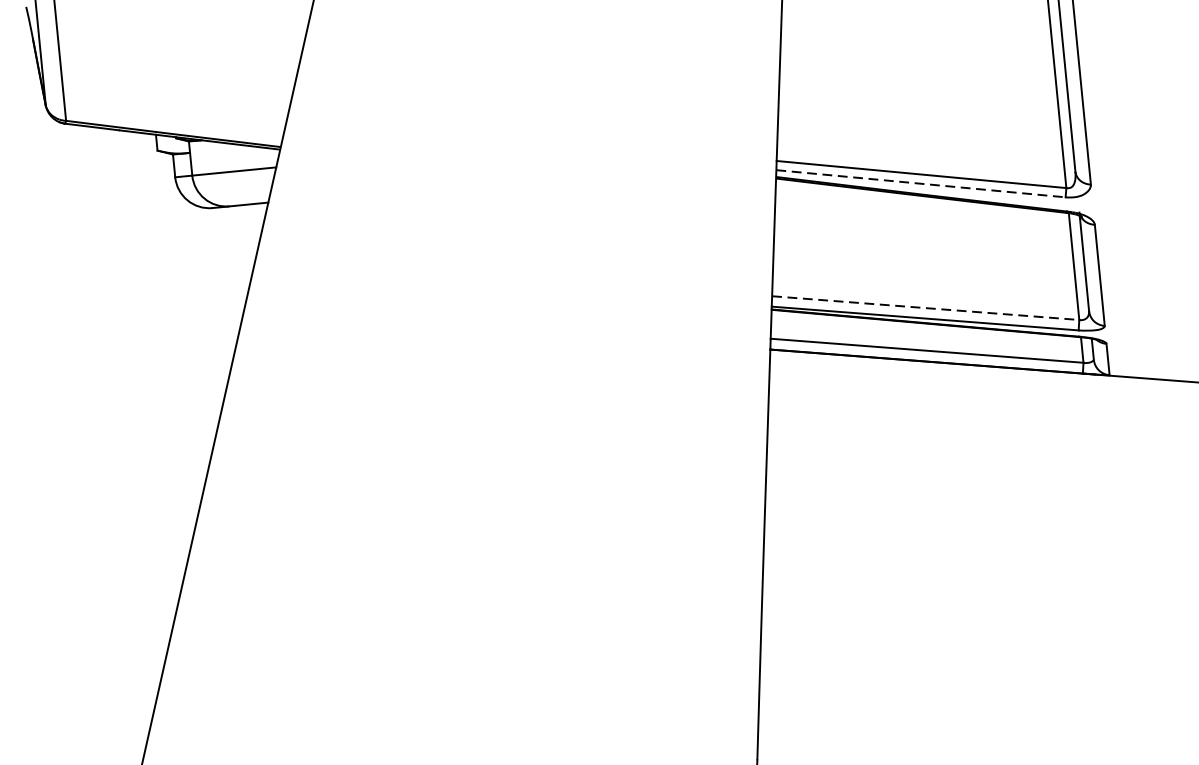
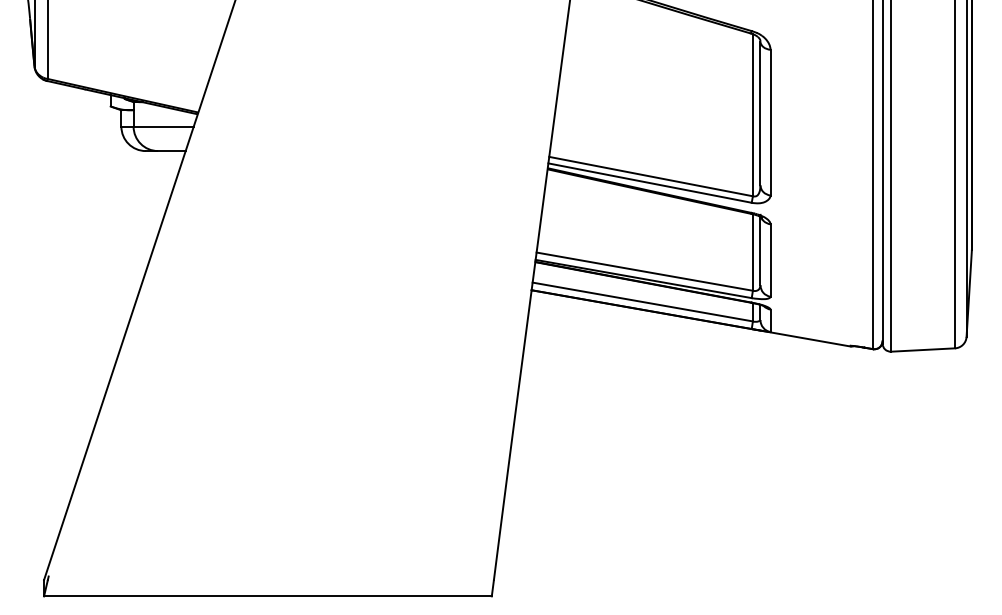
line: (921, 184) -> (650, 183), dashed -> solid
line: (925, 307) -> (644, 271), dashed -> solid

